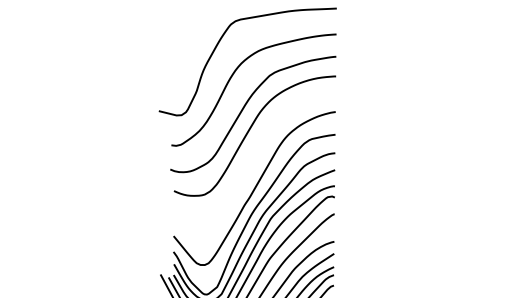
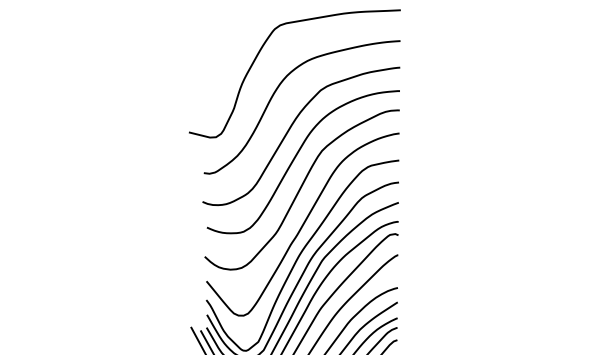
curve: (253, 158) -> (301, 188), added

